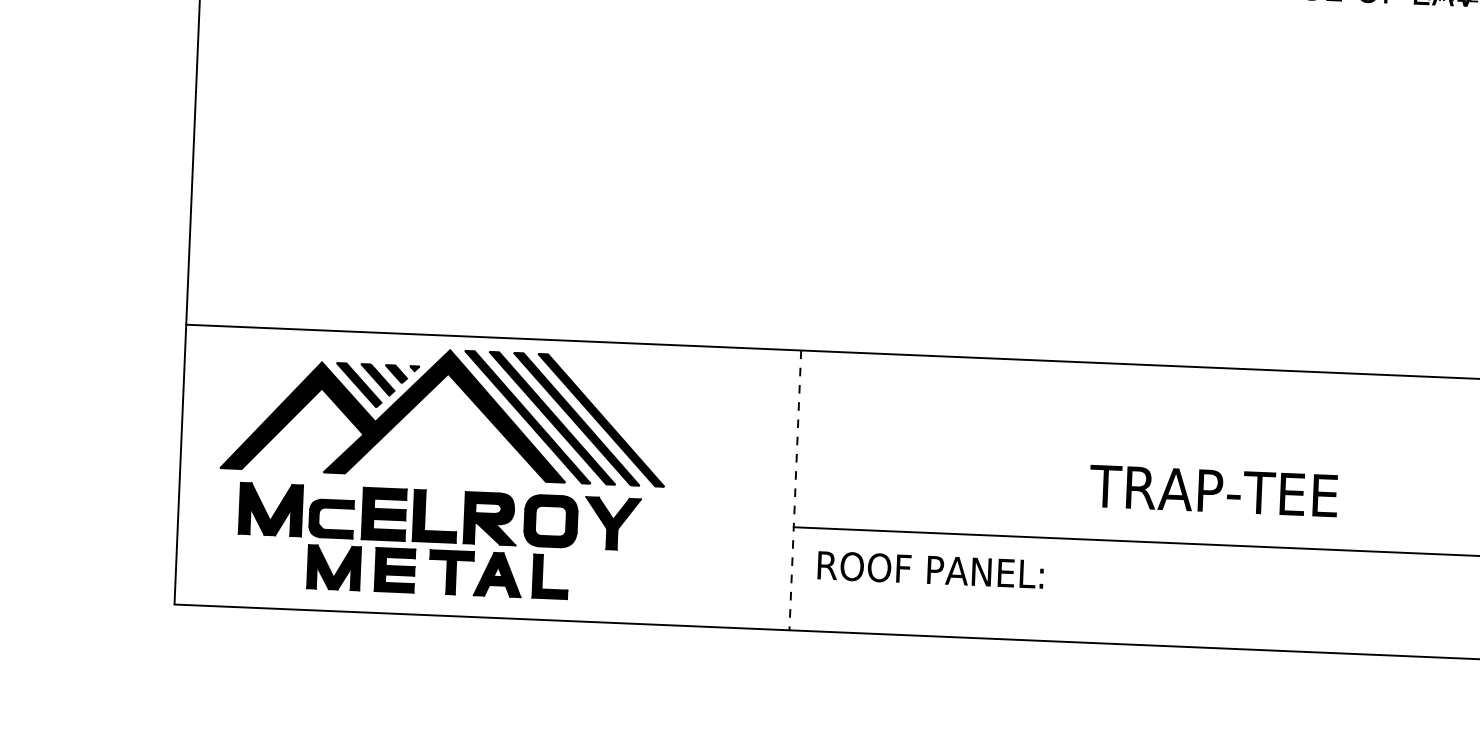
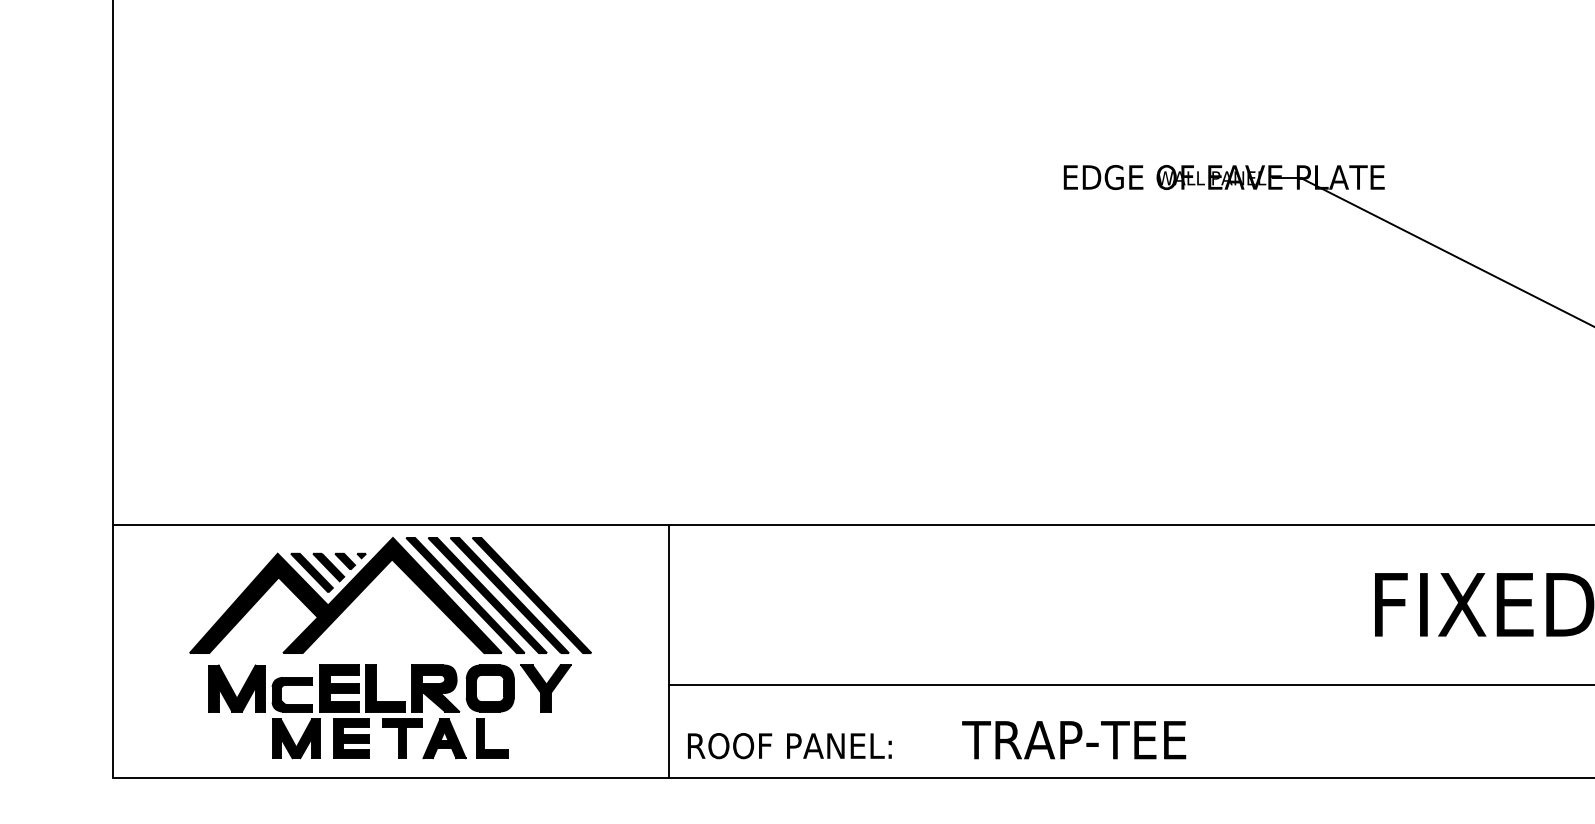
part: (426, 489) -> (376, 664), moved
line: (795, 490) -> (668, 651), dashed -> solid
text: (1214, 491) -> (1074, 740), moved
text: (930, 570) -> (789, 746), moved

